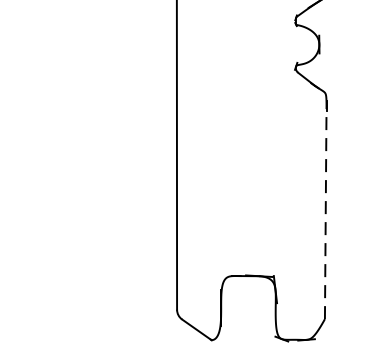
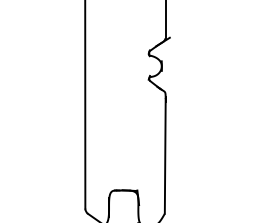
line: (326, 210) -> (165, 155), dashed -> solid

